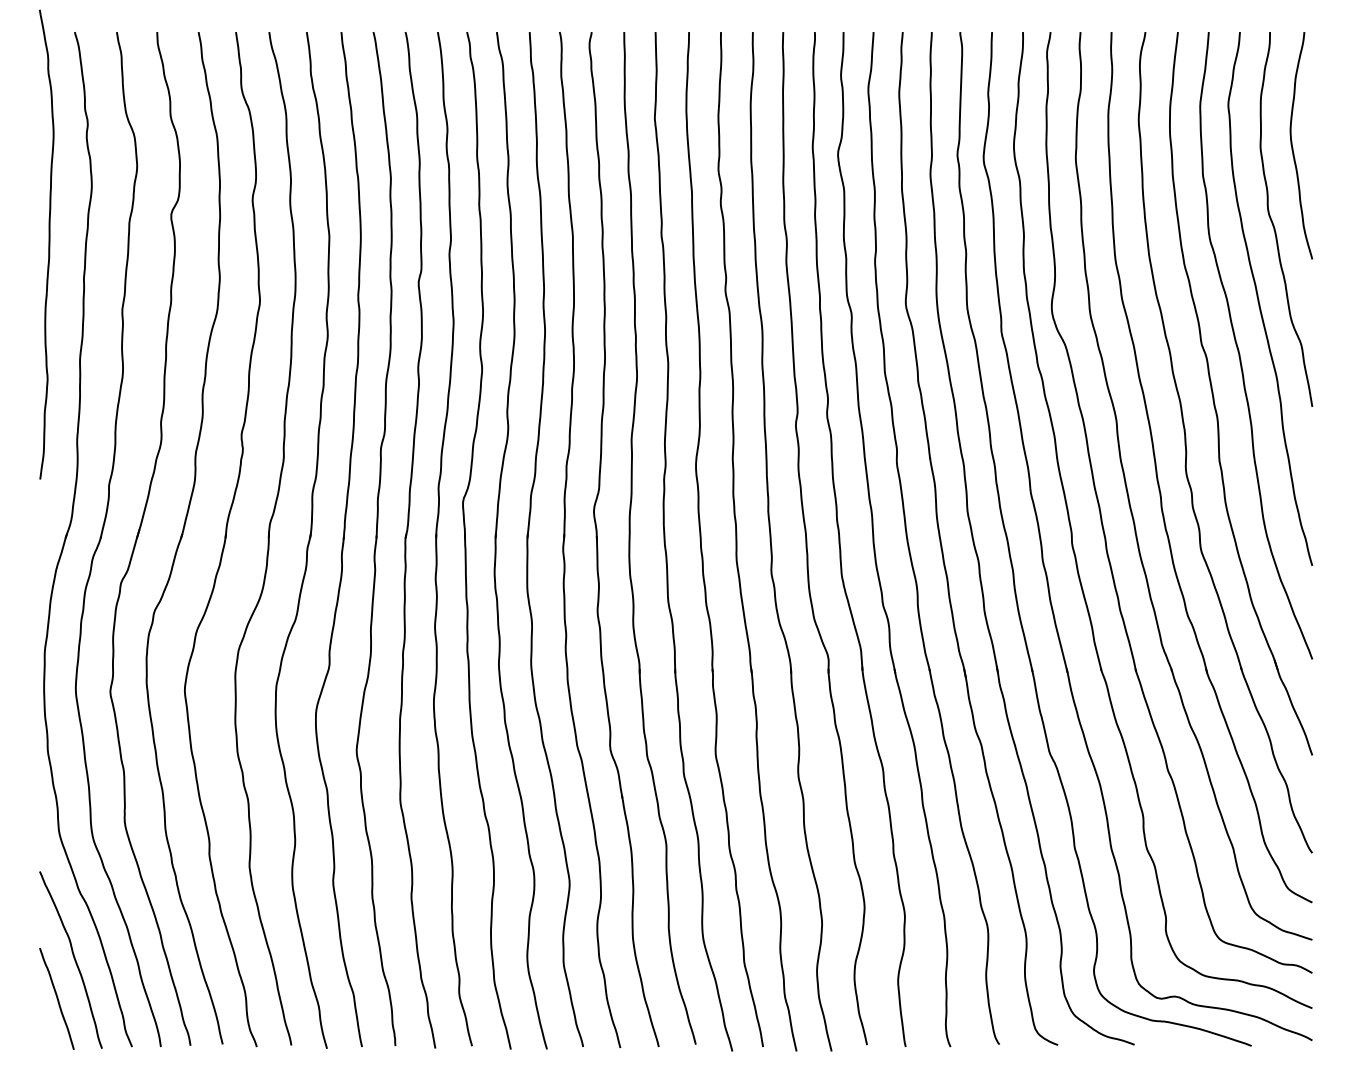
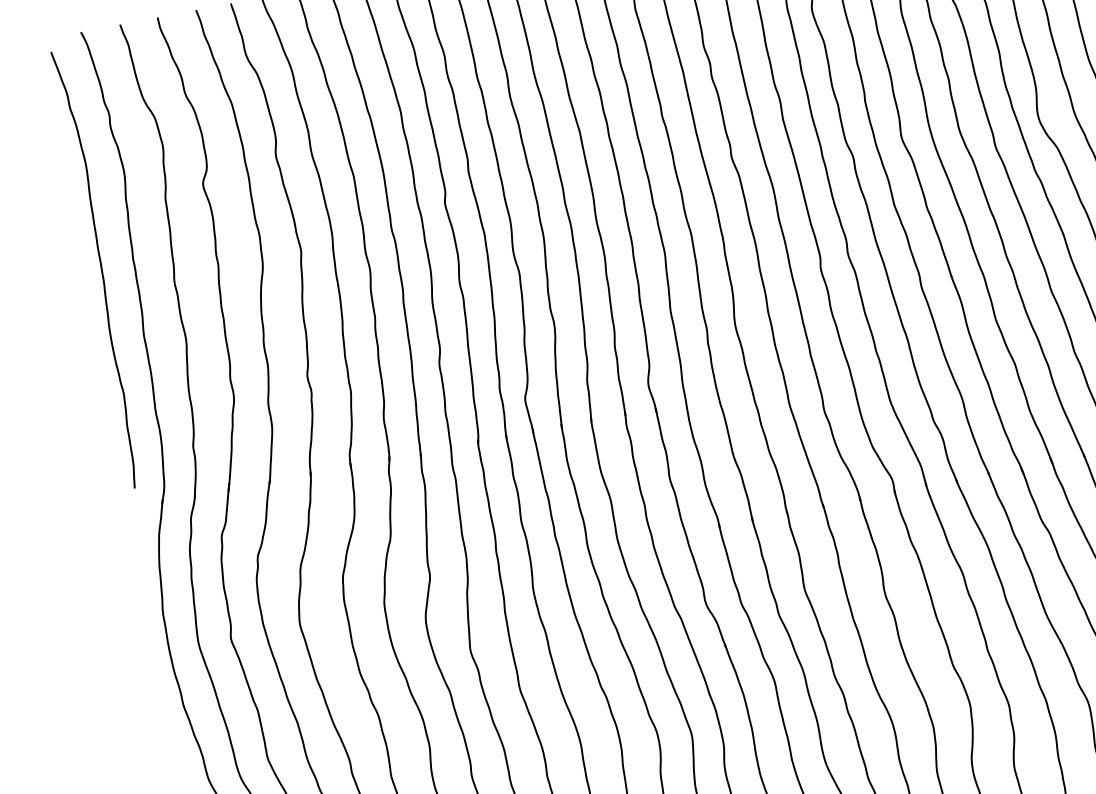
curve: (48, 244) -> (100, 268), moved

